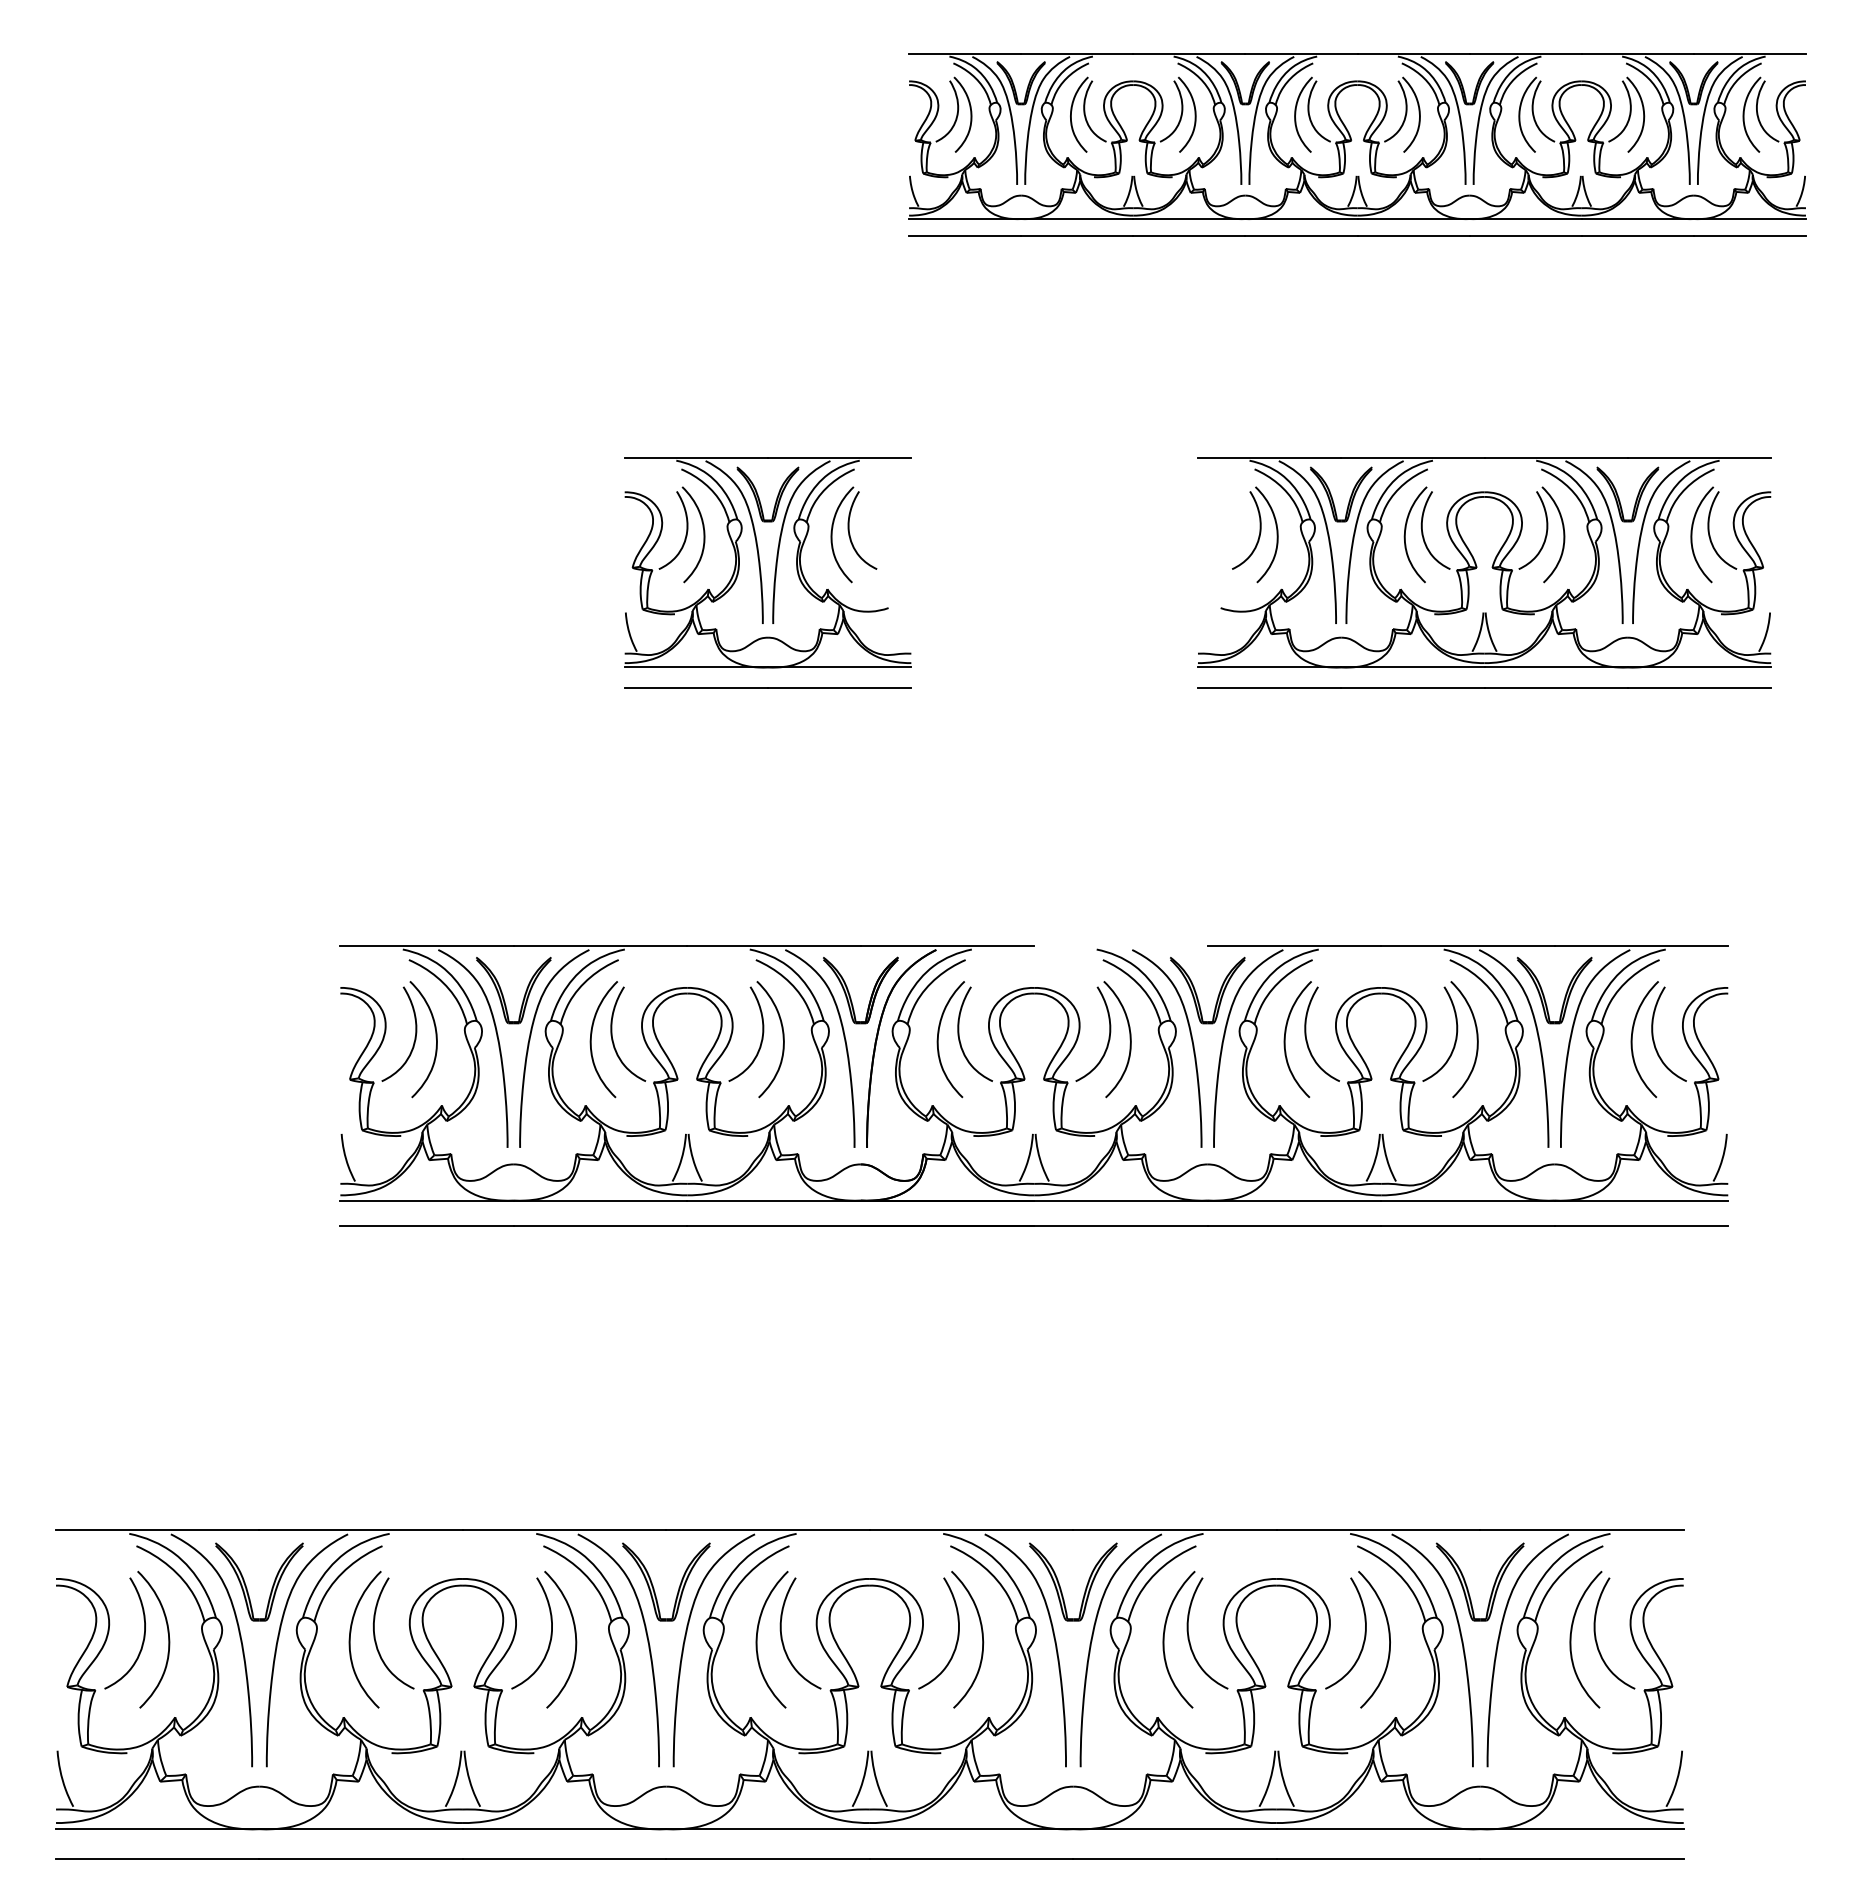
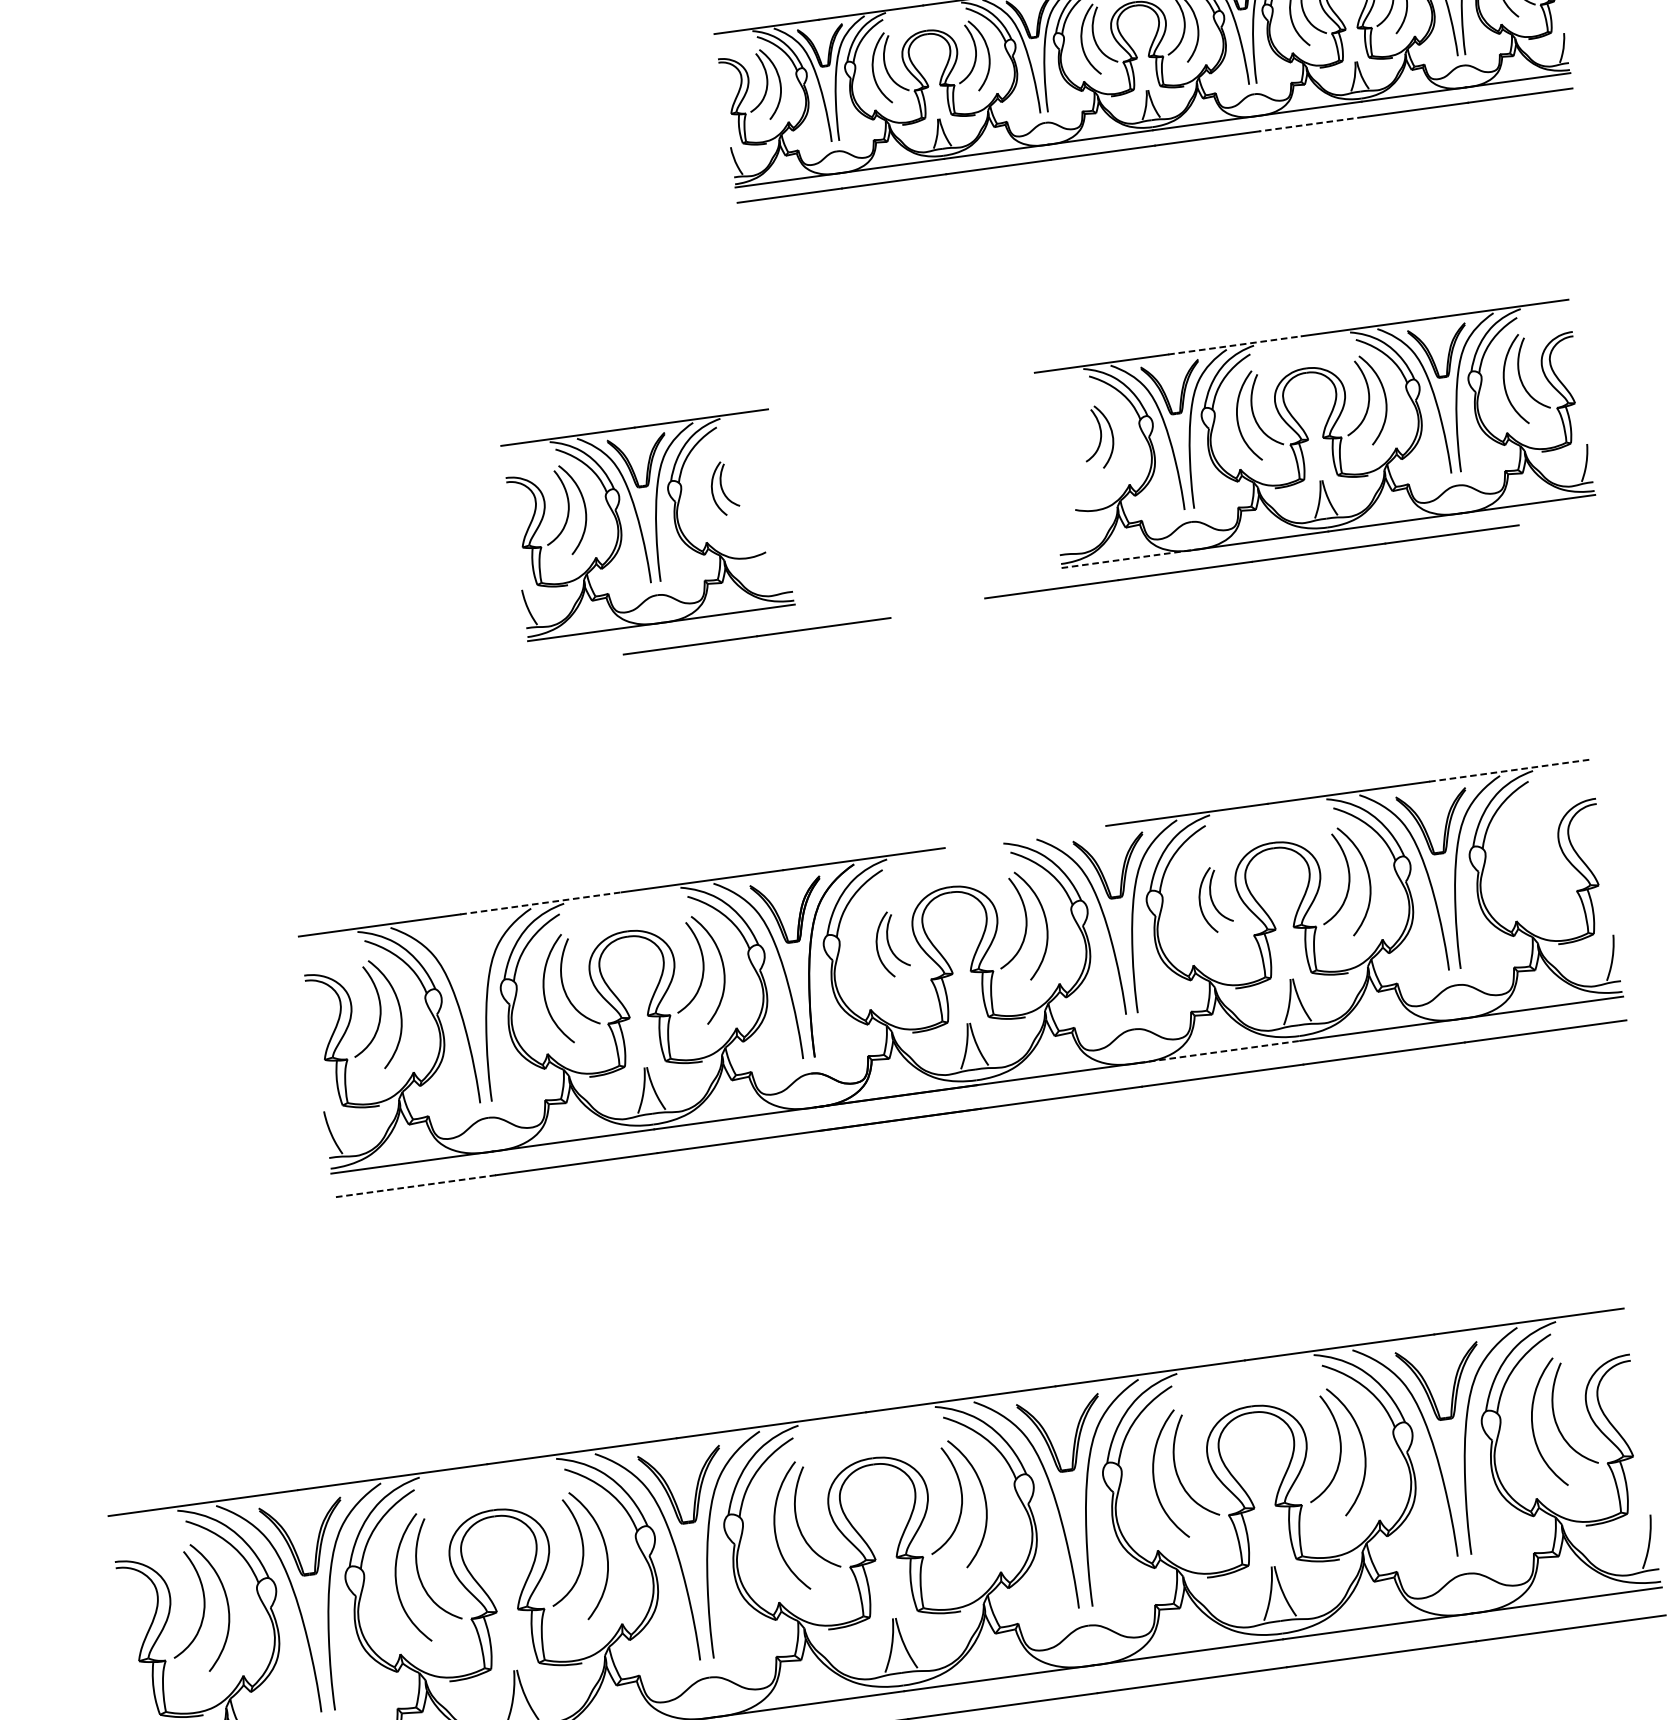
line: (1525, 235) -> (1311, 124), solid -> dashed
line: (1412, 457) -> (1234, 345), solid -> dashed
part: (853, 534) -> (724, 488), size x0.6
part: (1255, 534) -> (1098, 436), size x0.7
line: (1269, 667) -> (1128, 558), solid -> dashed
line: (767, 687) -> (756, 635), moved
line: (1484, 687) -> (1251, 561), moved
line: (600, 945) -> (540, 903), solid -> dashed
line: (1641, 945) -> (1509, 770), solid -> dashed
part: (503, 994) -> (456, 961), removed
part: (964, 1039) -> (891, 944), size x0.6
part: (1311, 1039) -> (1214, 899), size x0.6
part: (1658, 1039) -> (1537, 855), removed
line: (1294, 1200) -> (1219, 1051), solid -> dashed
line: (427, 1226) -> (415, 1186), solid -> dashed

